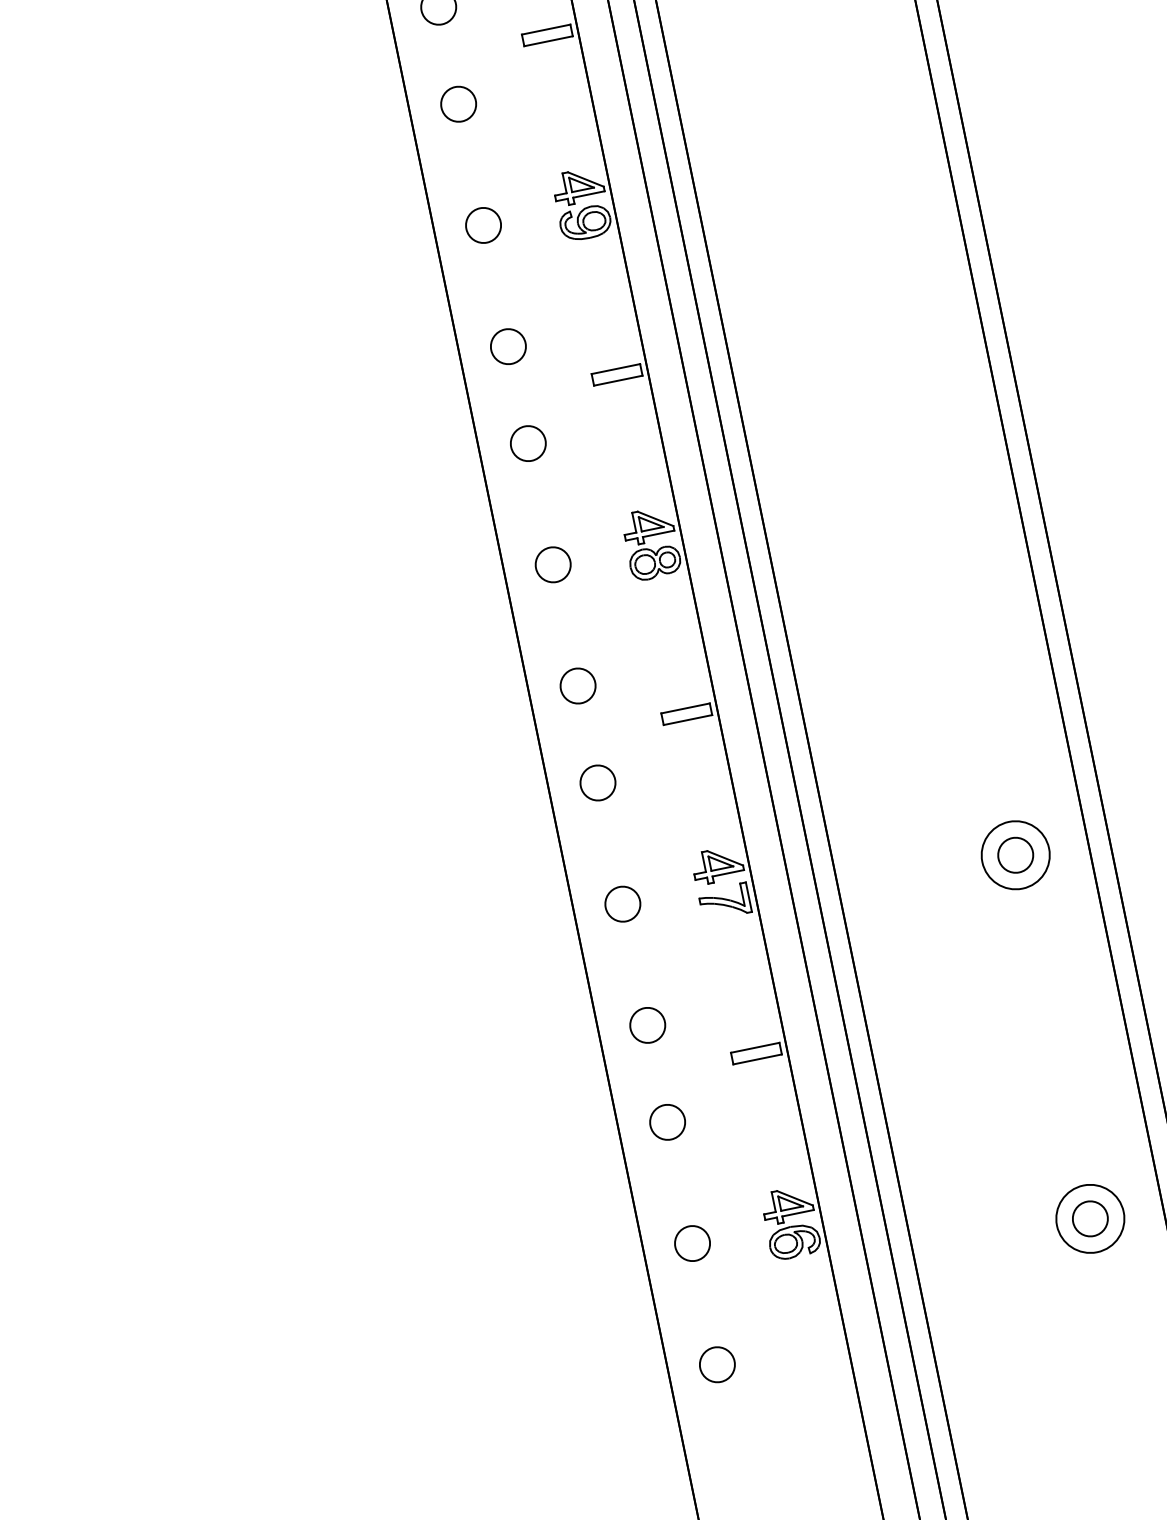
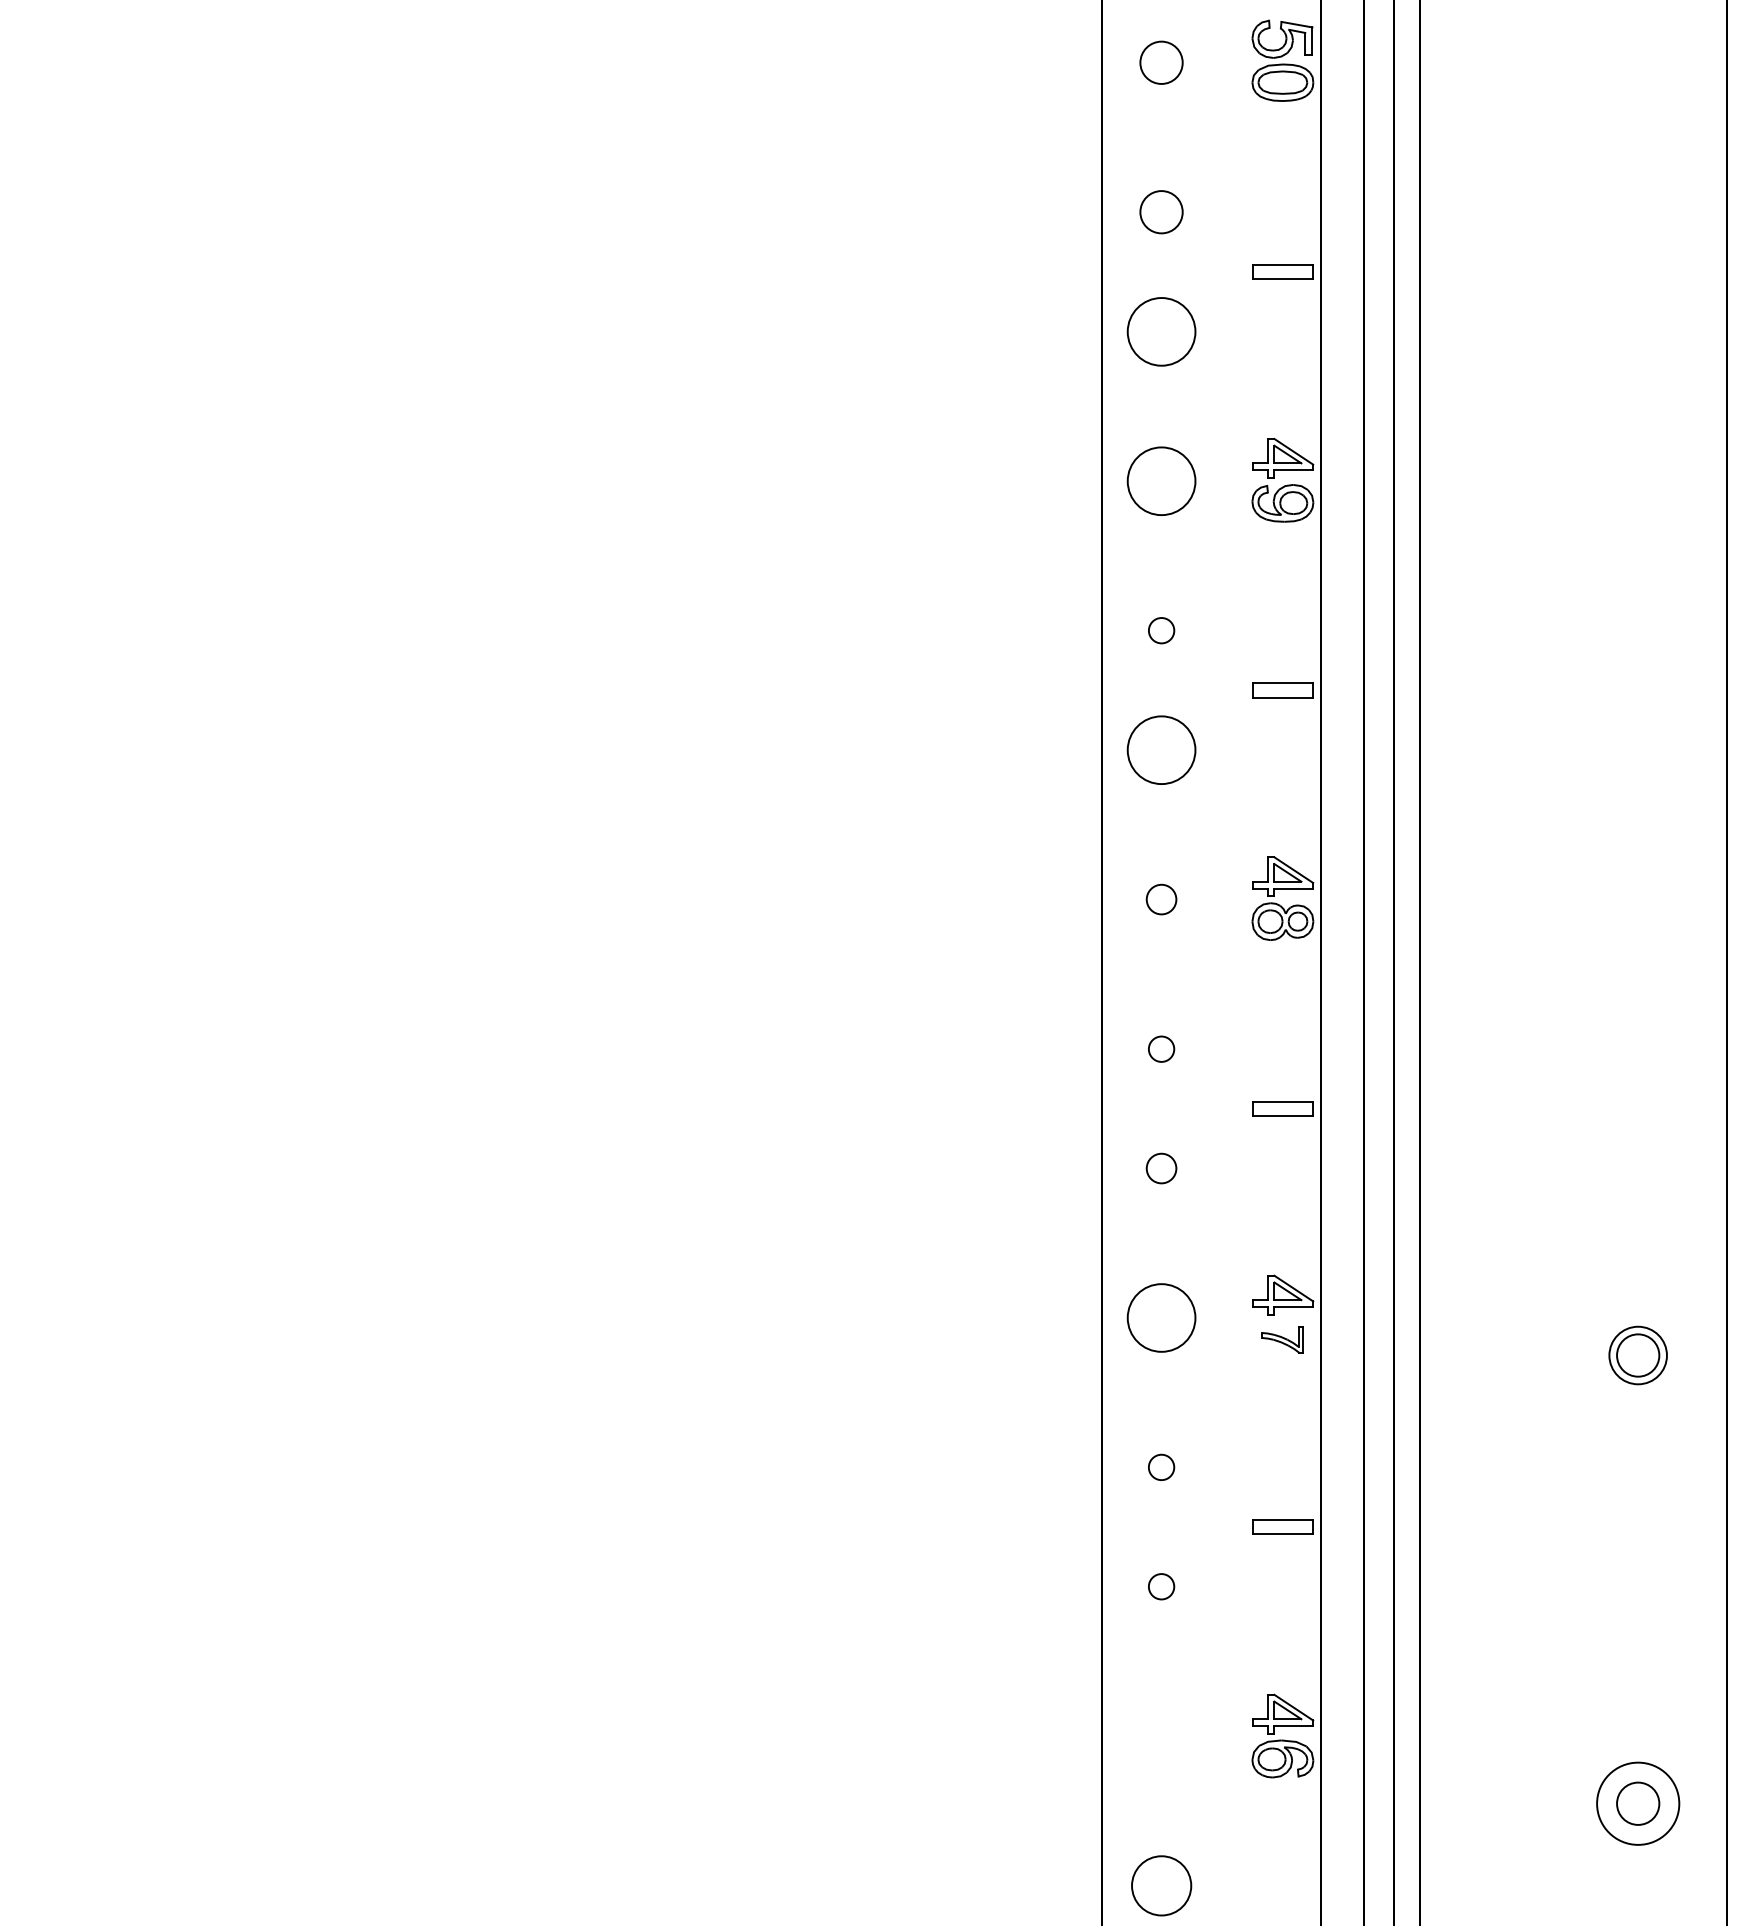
circle: (458, 103) -> (1161, 331), size x1.6
circle: (483, 225) -> (1161, 481), size x1.6
circle: (508, 346) -> (1161, 630), size x0.6
circle: (528, 443) -> (1161, 750), size x1.6
circle: (553, 564) -> (1161, 899), size x0.7
circle: (578, 686) -> (1161, 1049), size x0.6
circle: (597, 782) -> (1161, 1168), size x0.7
circle: (1015, 855) -> (1638, 1355), size x0.7
part: (724, 901) -> (1282, 1339), size x0.7
circle: (622, 903) -> (1161, 1317), size x1.6
circle: (647, 1025) -> (1161, 1467), size x0.6
circle: (667, 1122) -> (1161, 1586), size x0.6
circle: (692, 1243) -> (1161, 1736), removed
circle: (717, 1364) -> (1161, 1885), size x1.4

